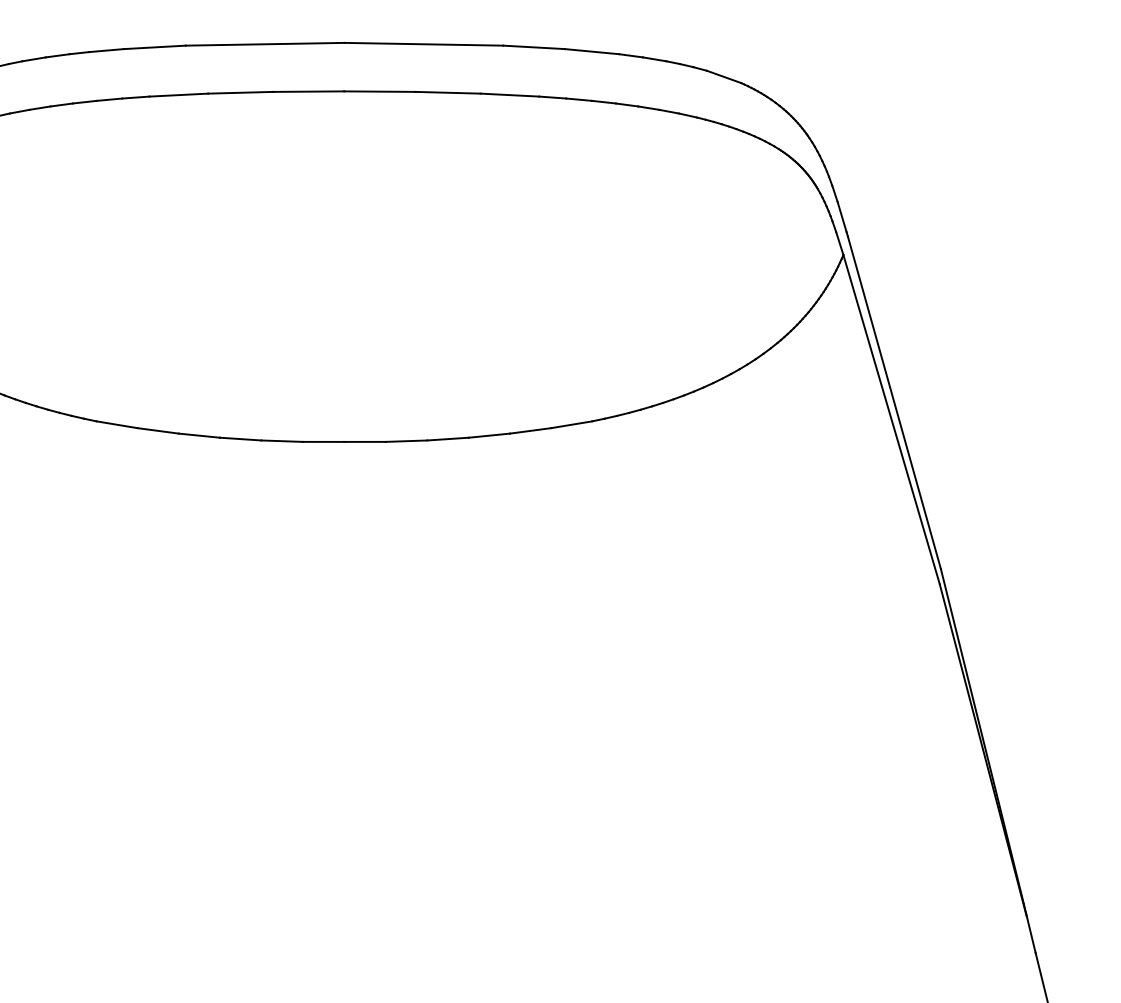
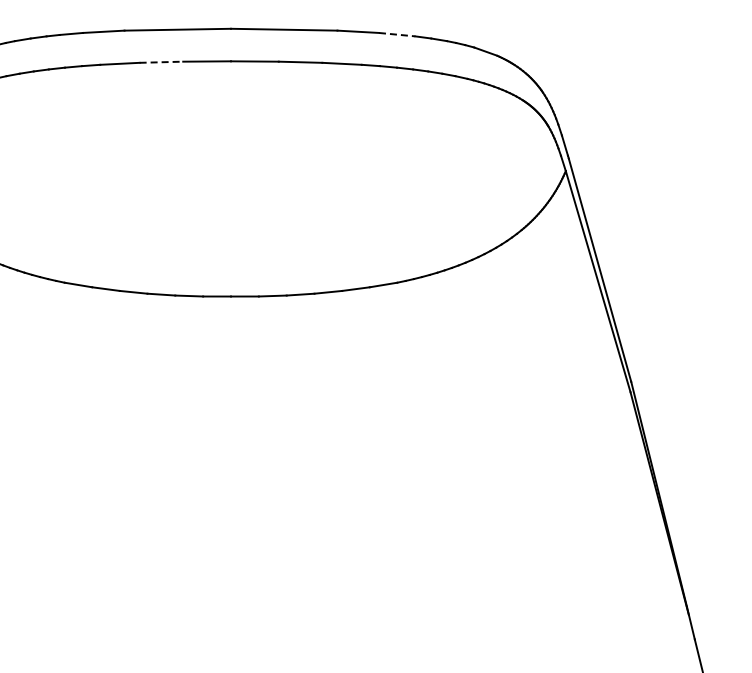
line: (592, 51) -> (397, 34), solid -> dashed
line: (240, 93) -> (161, 62), solid -> dashed

